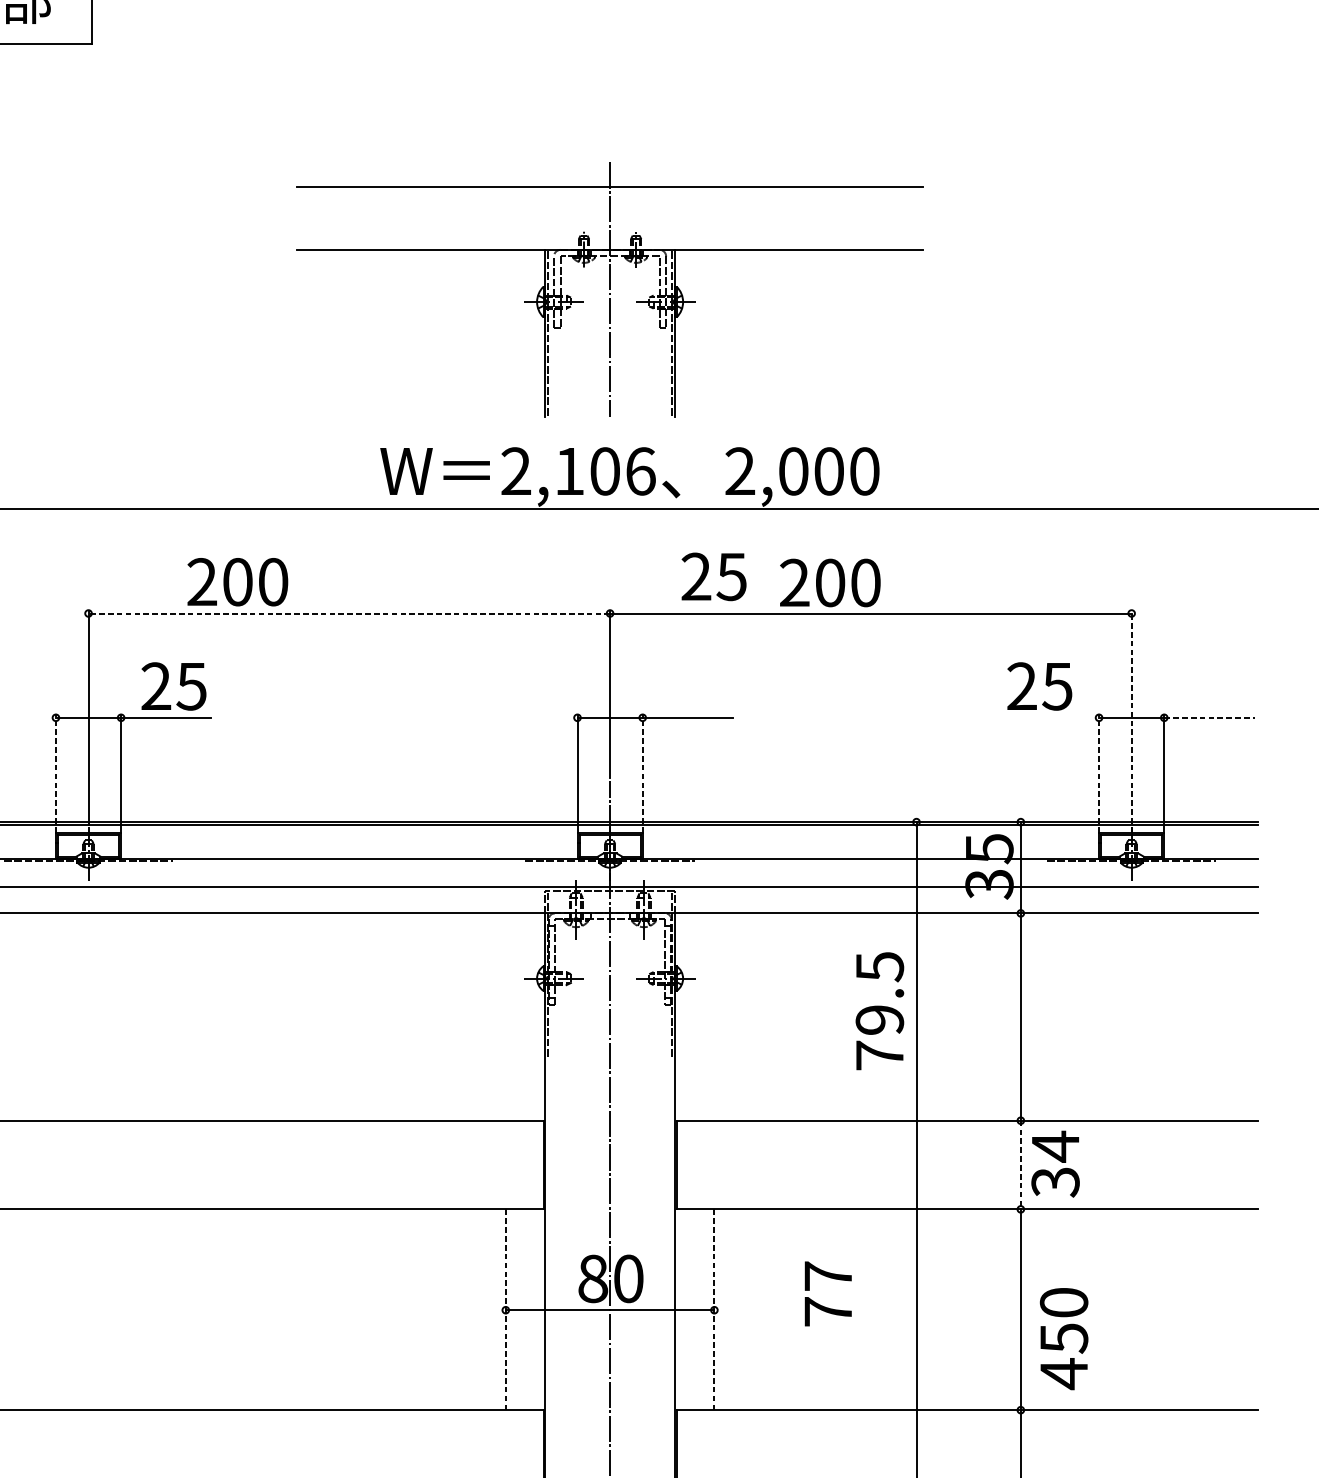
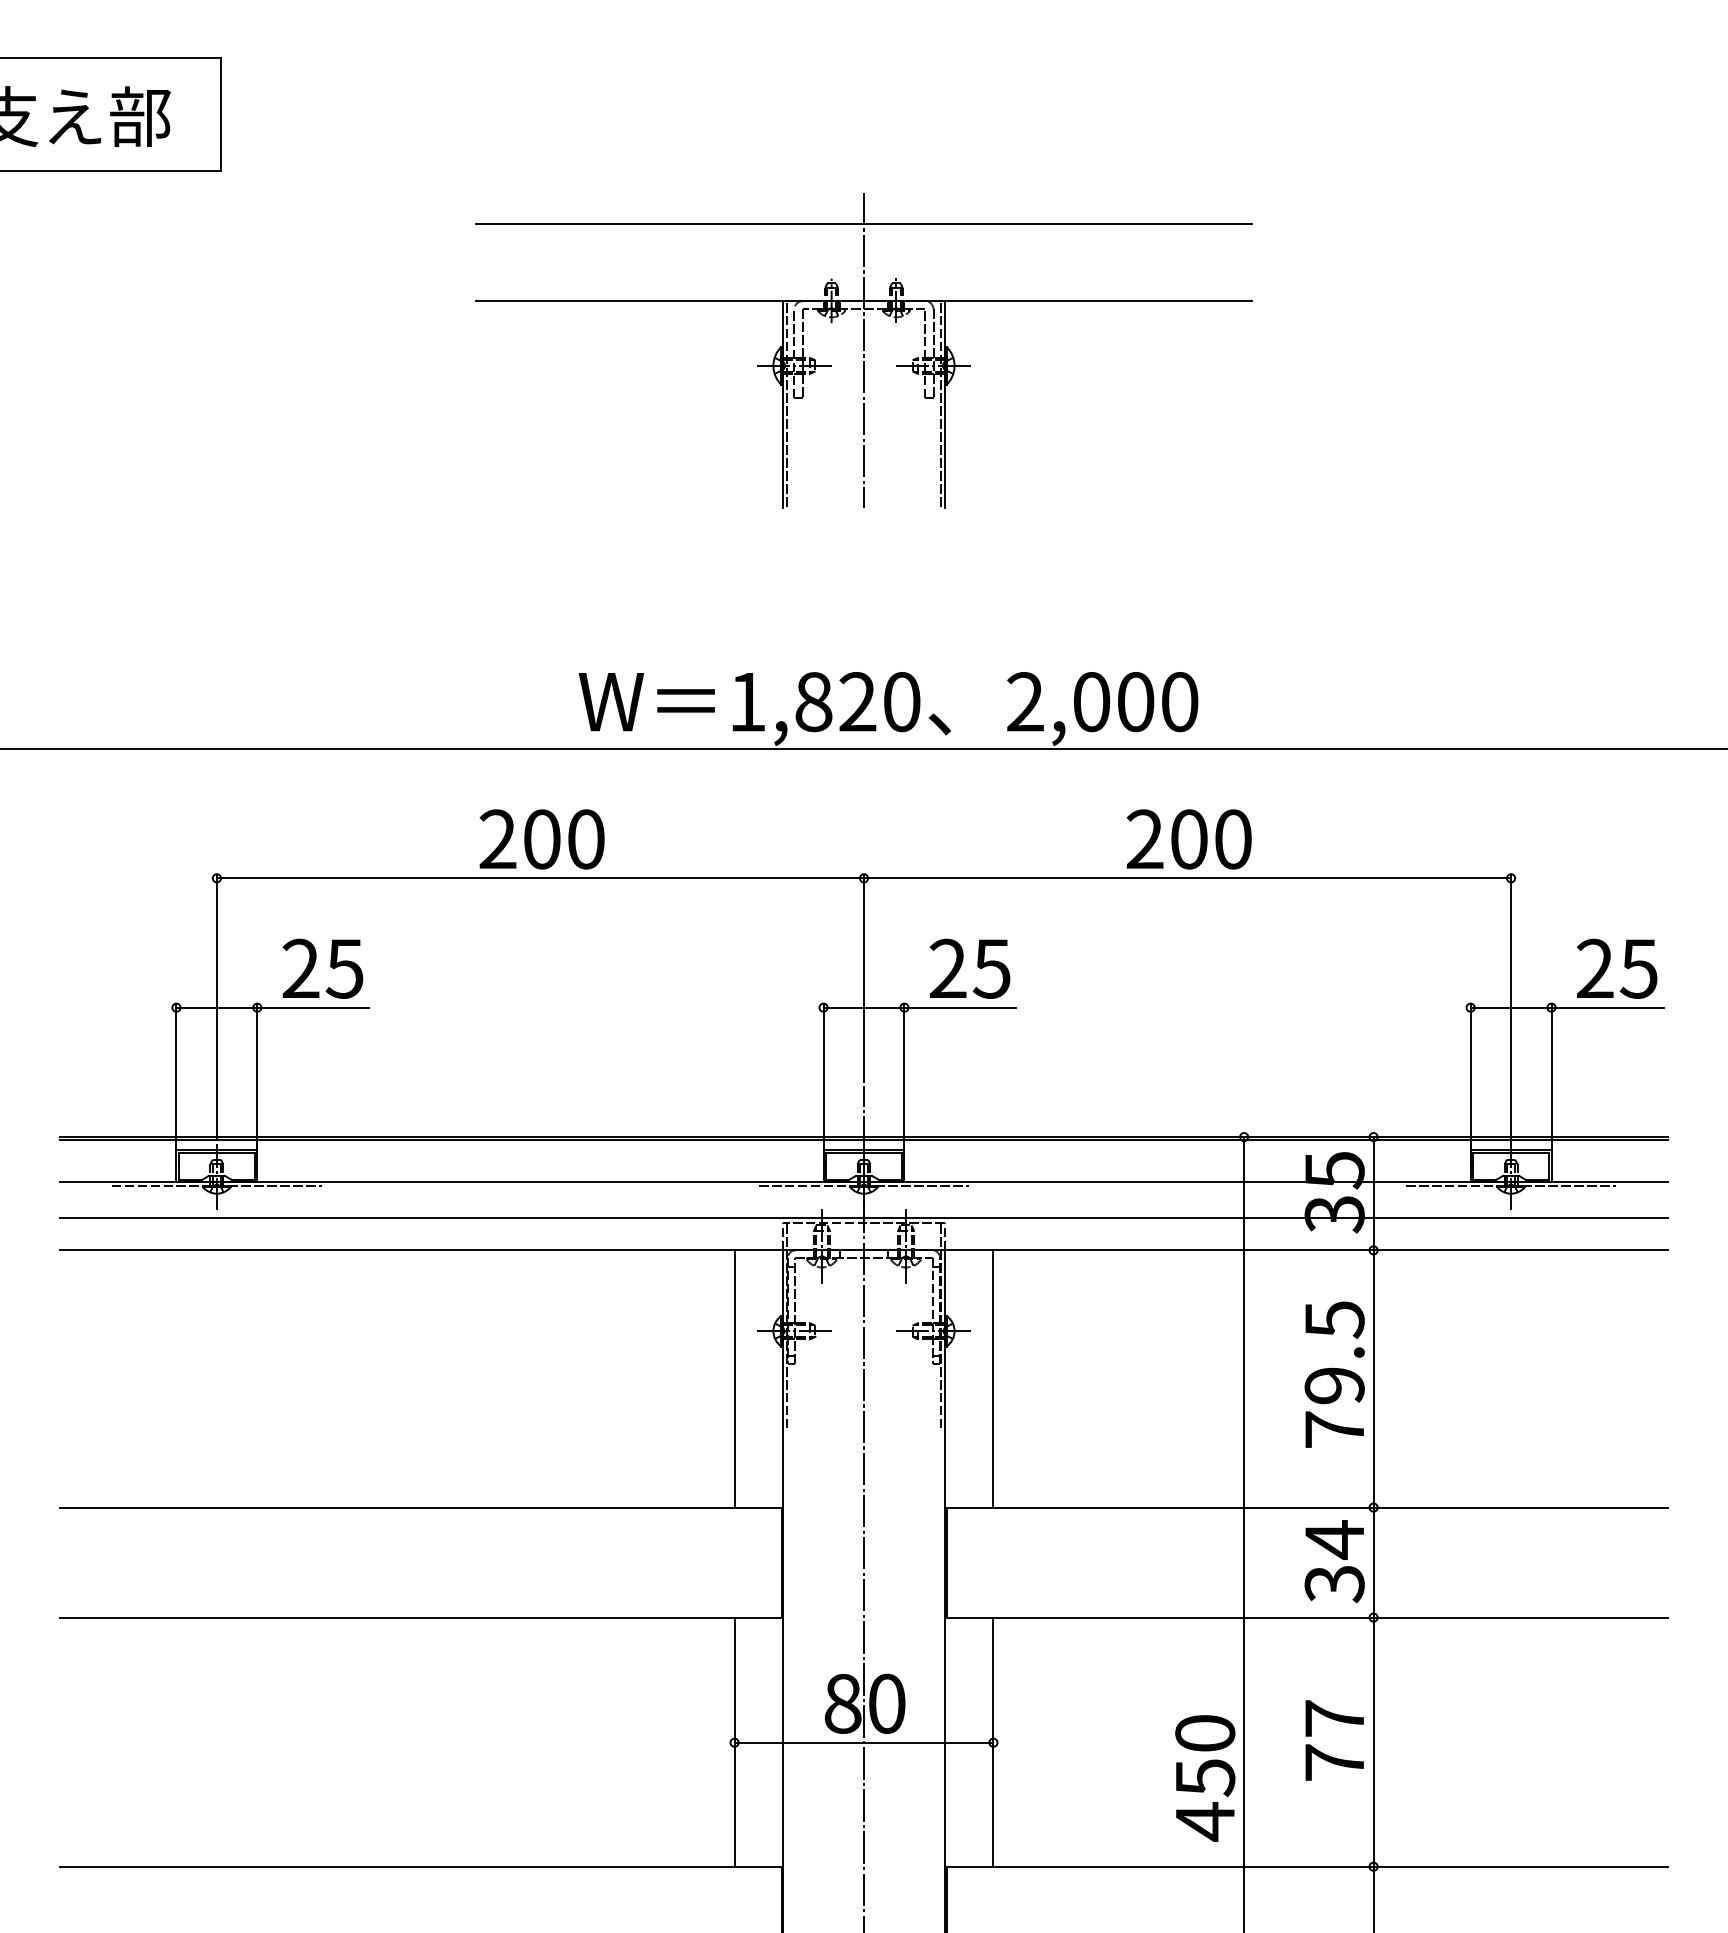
part: (609, 289) -> (863, 350), moved
text: (578, 471) -> (824, 702), 2,106 -> 1,820
text: (713, 576) -> (969, 968), moved
text: (237, 582) -> (541, 839), moved
text: (829, 583) -> (1188, 839), moved
line: (349, 613) -> (540, 878), dashed -> solid
text: (1039, 686) -> (1616, 968), moved
line: (1210, 717) -> (1608, 1007), dashed -> solid
line: (1131, 721) -> (1511, 1012), dashed -> solid
line: (55, 774) -> (176, 1077), dashed -> solid
line: (642, 774) -> (904, 1077), dashed -> solid
line: (1098, 774) -> (1470, 1077), dashed -> solid
text: (879, 1011) -> (1334, 1374), moved
line: (505, 1016) -> (734, 1378), added
line: (714, 1016) -> (993, 1378), added
text: (1055, 1164) -> (1334, 1561), moved
line: (1020, 1165) -> (1373, 1563), dashed -> solid
text: (828, 1293) -> (1334, 1740), moved
line: (505, 1310) -> (734, 1742), dashed -> solid
line: (714, 1310) -> (993, 1742), dashed -> solid
text: (1064, 1339) -> (1205, 1778), moved

